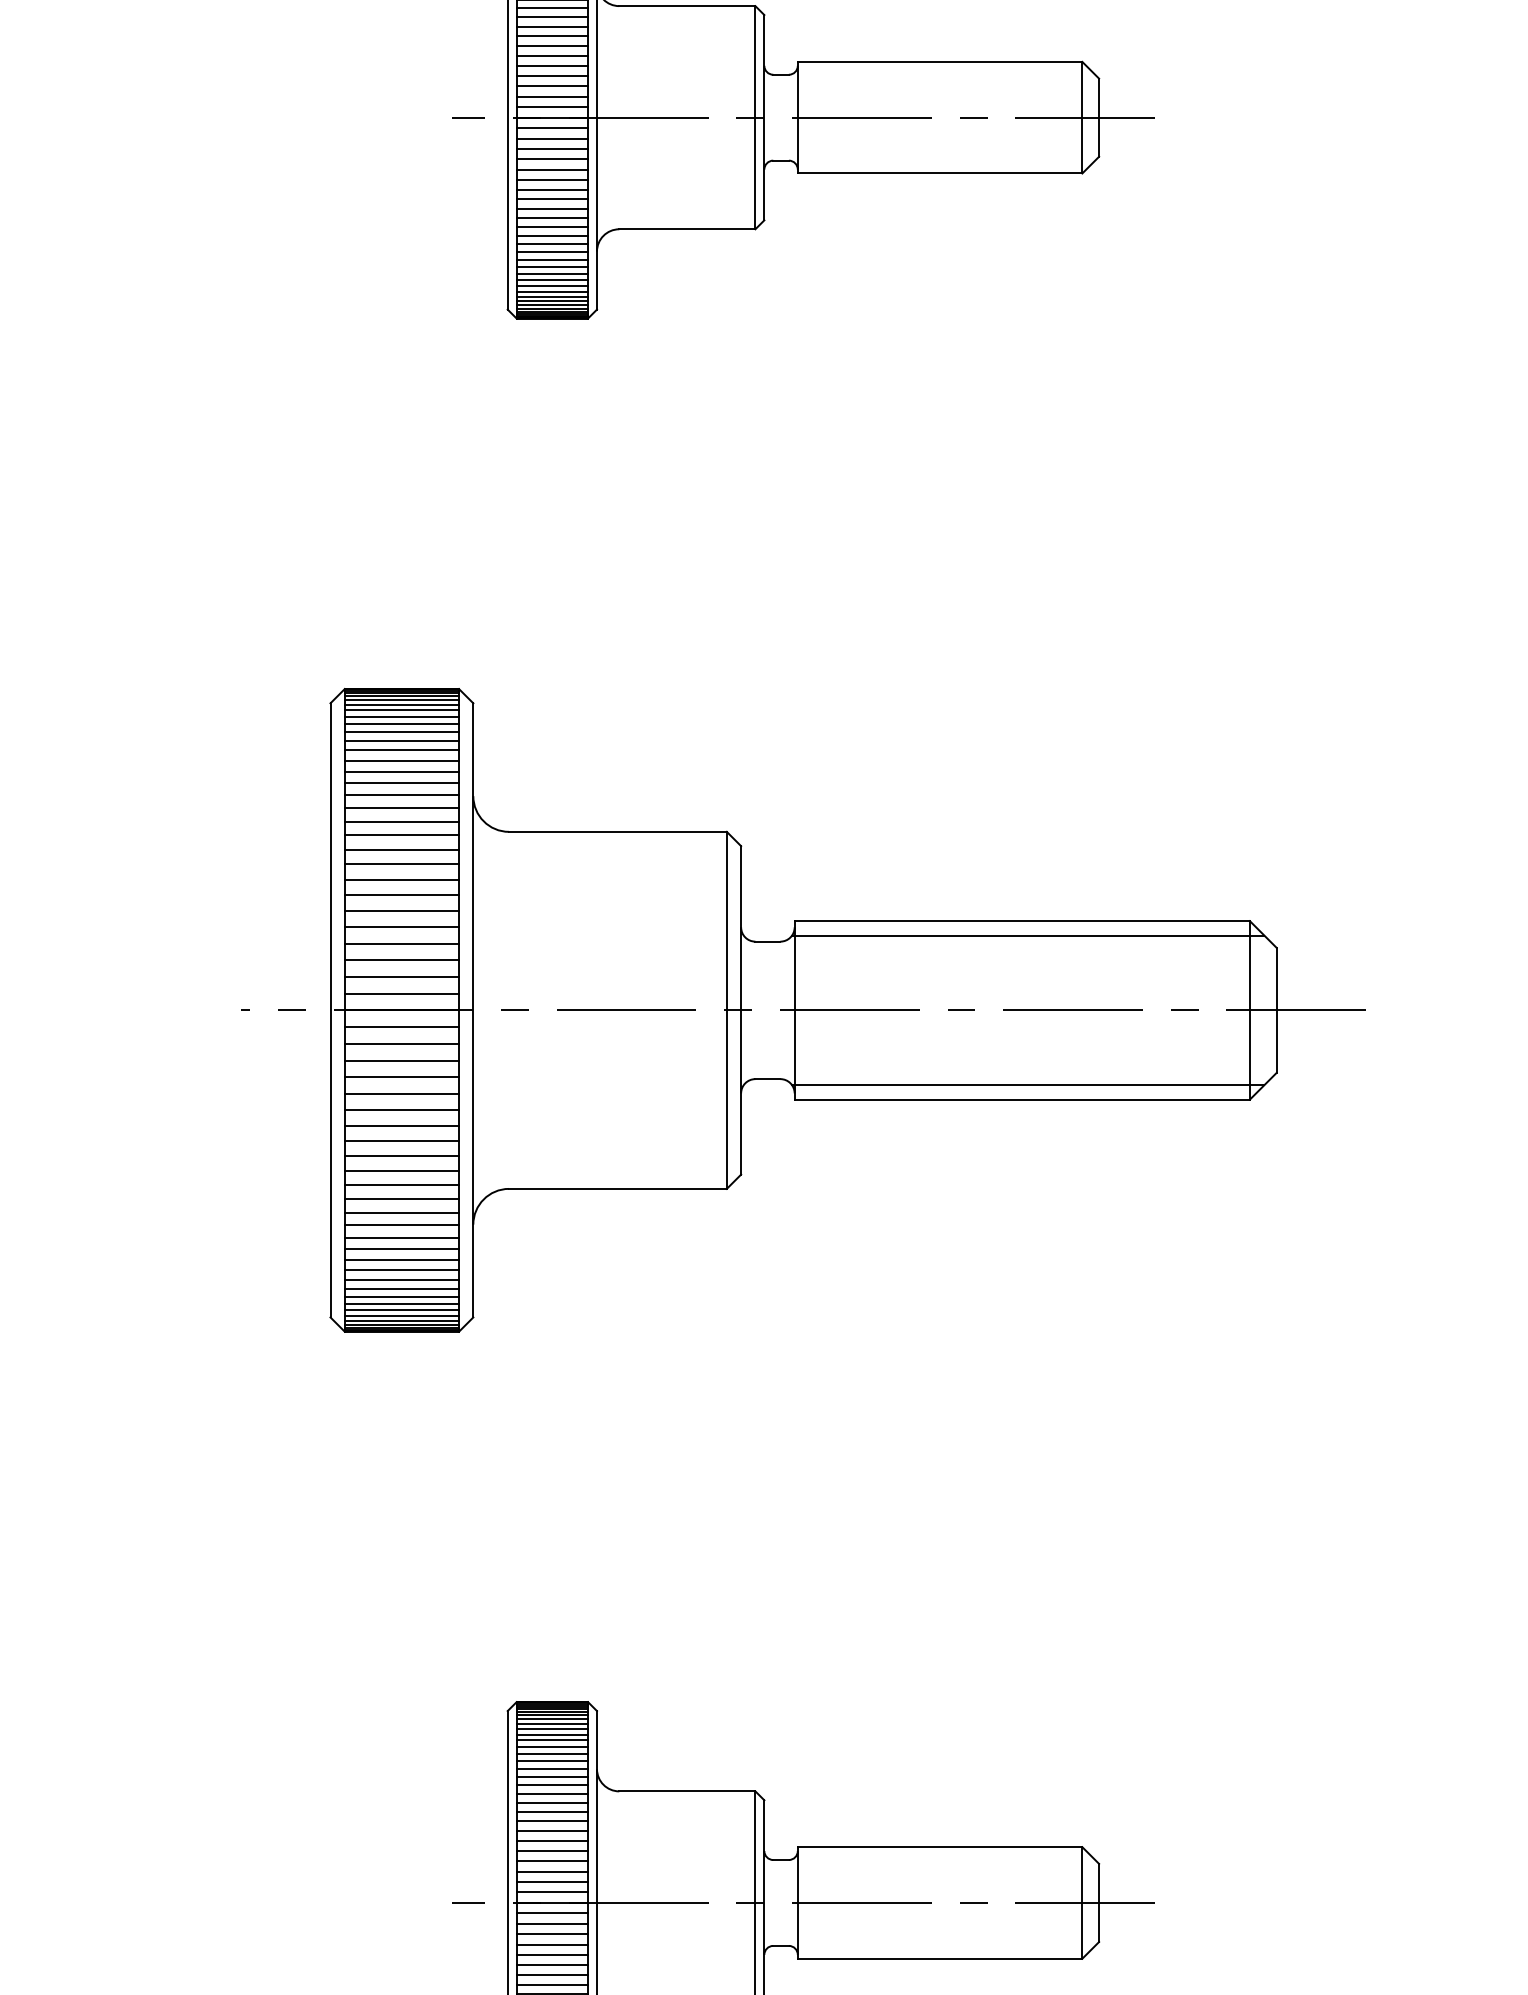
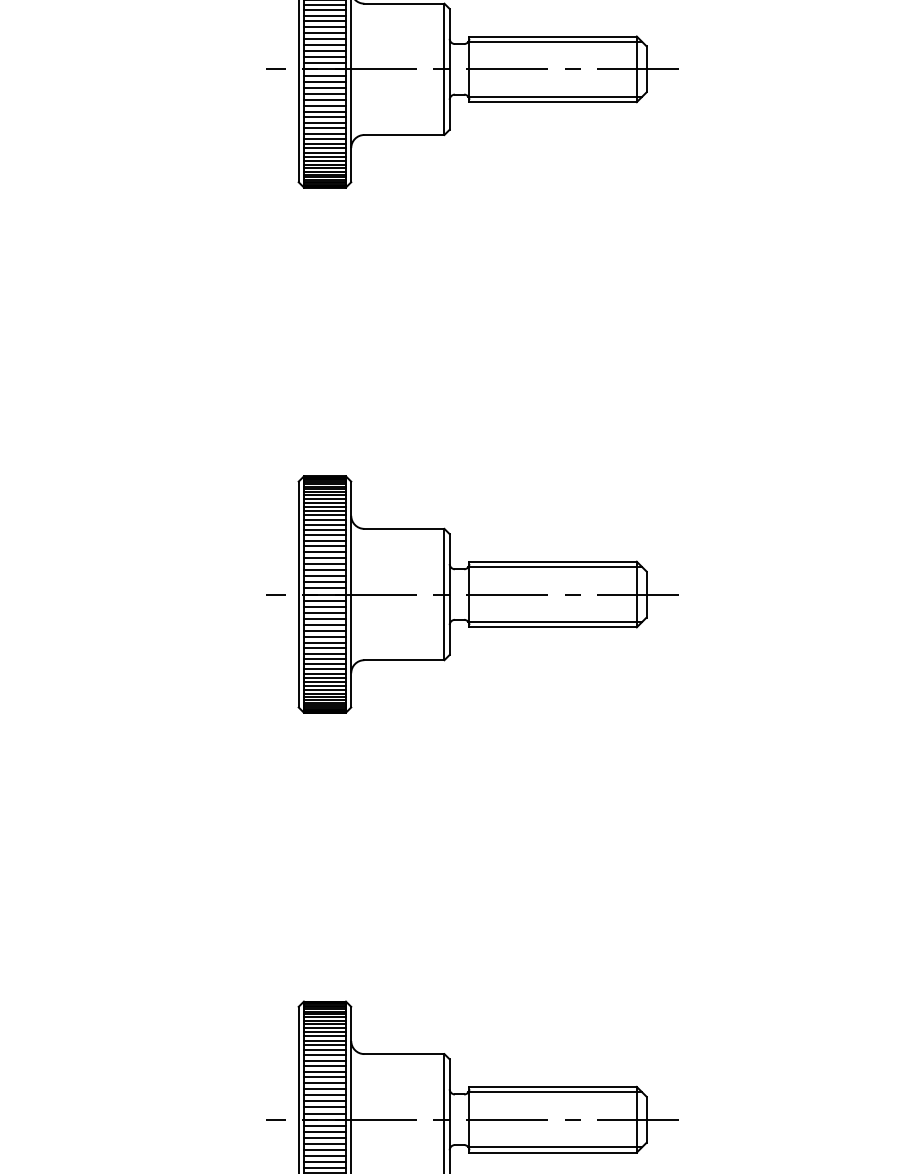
line: (944, 70) -> (555, 41), added
line: (944, 163) -> (555, 96), added
part: (803, 1010) -> (472, 594), size x0.62
line: (944, 1856) -> (555, 1092), added
line: (944, 1950) -> (555, 1147), added

